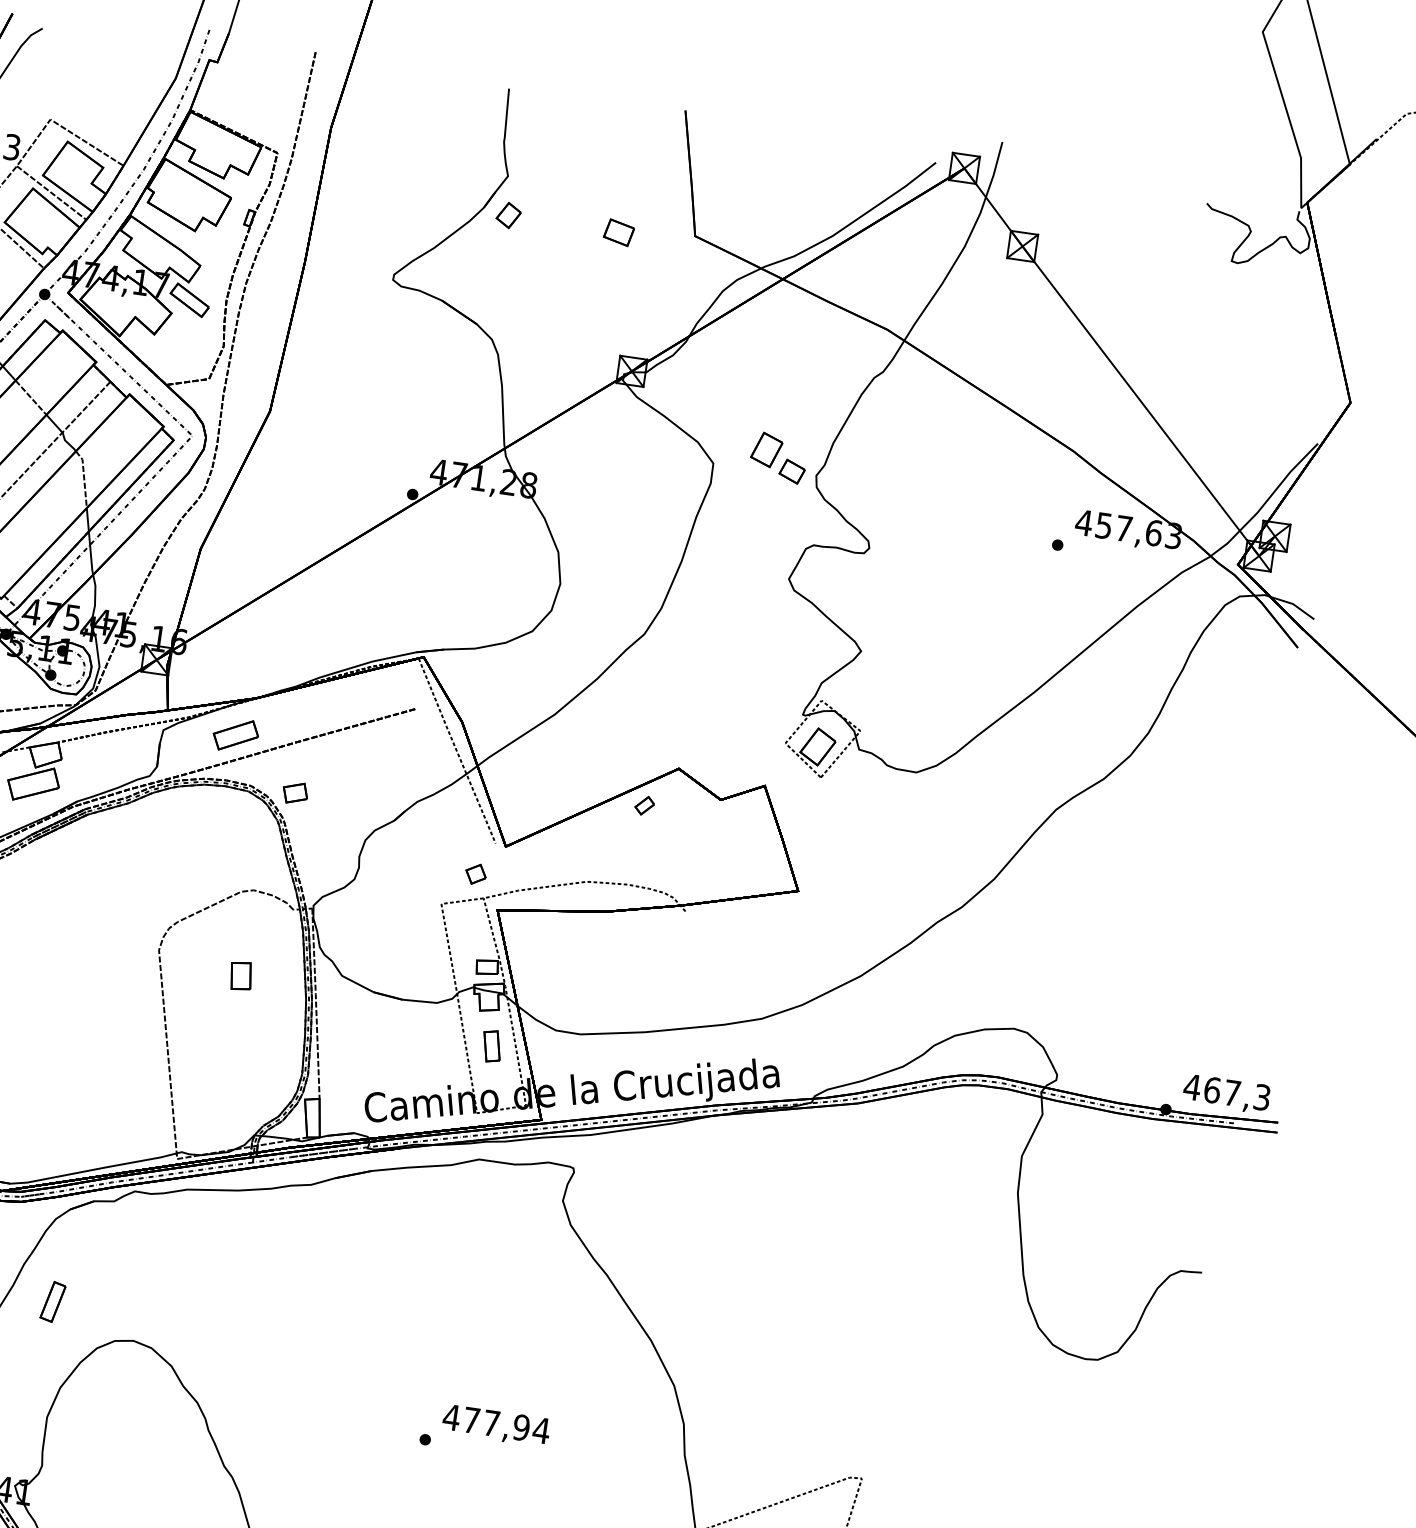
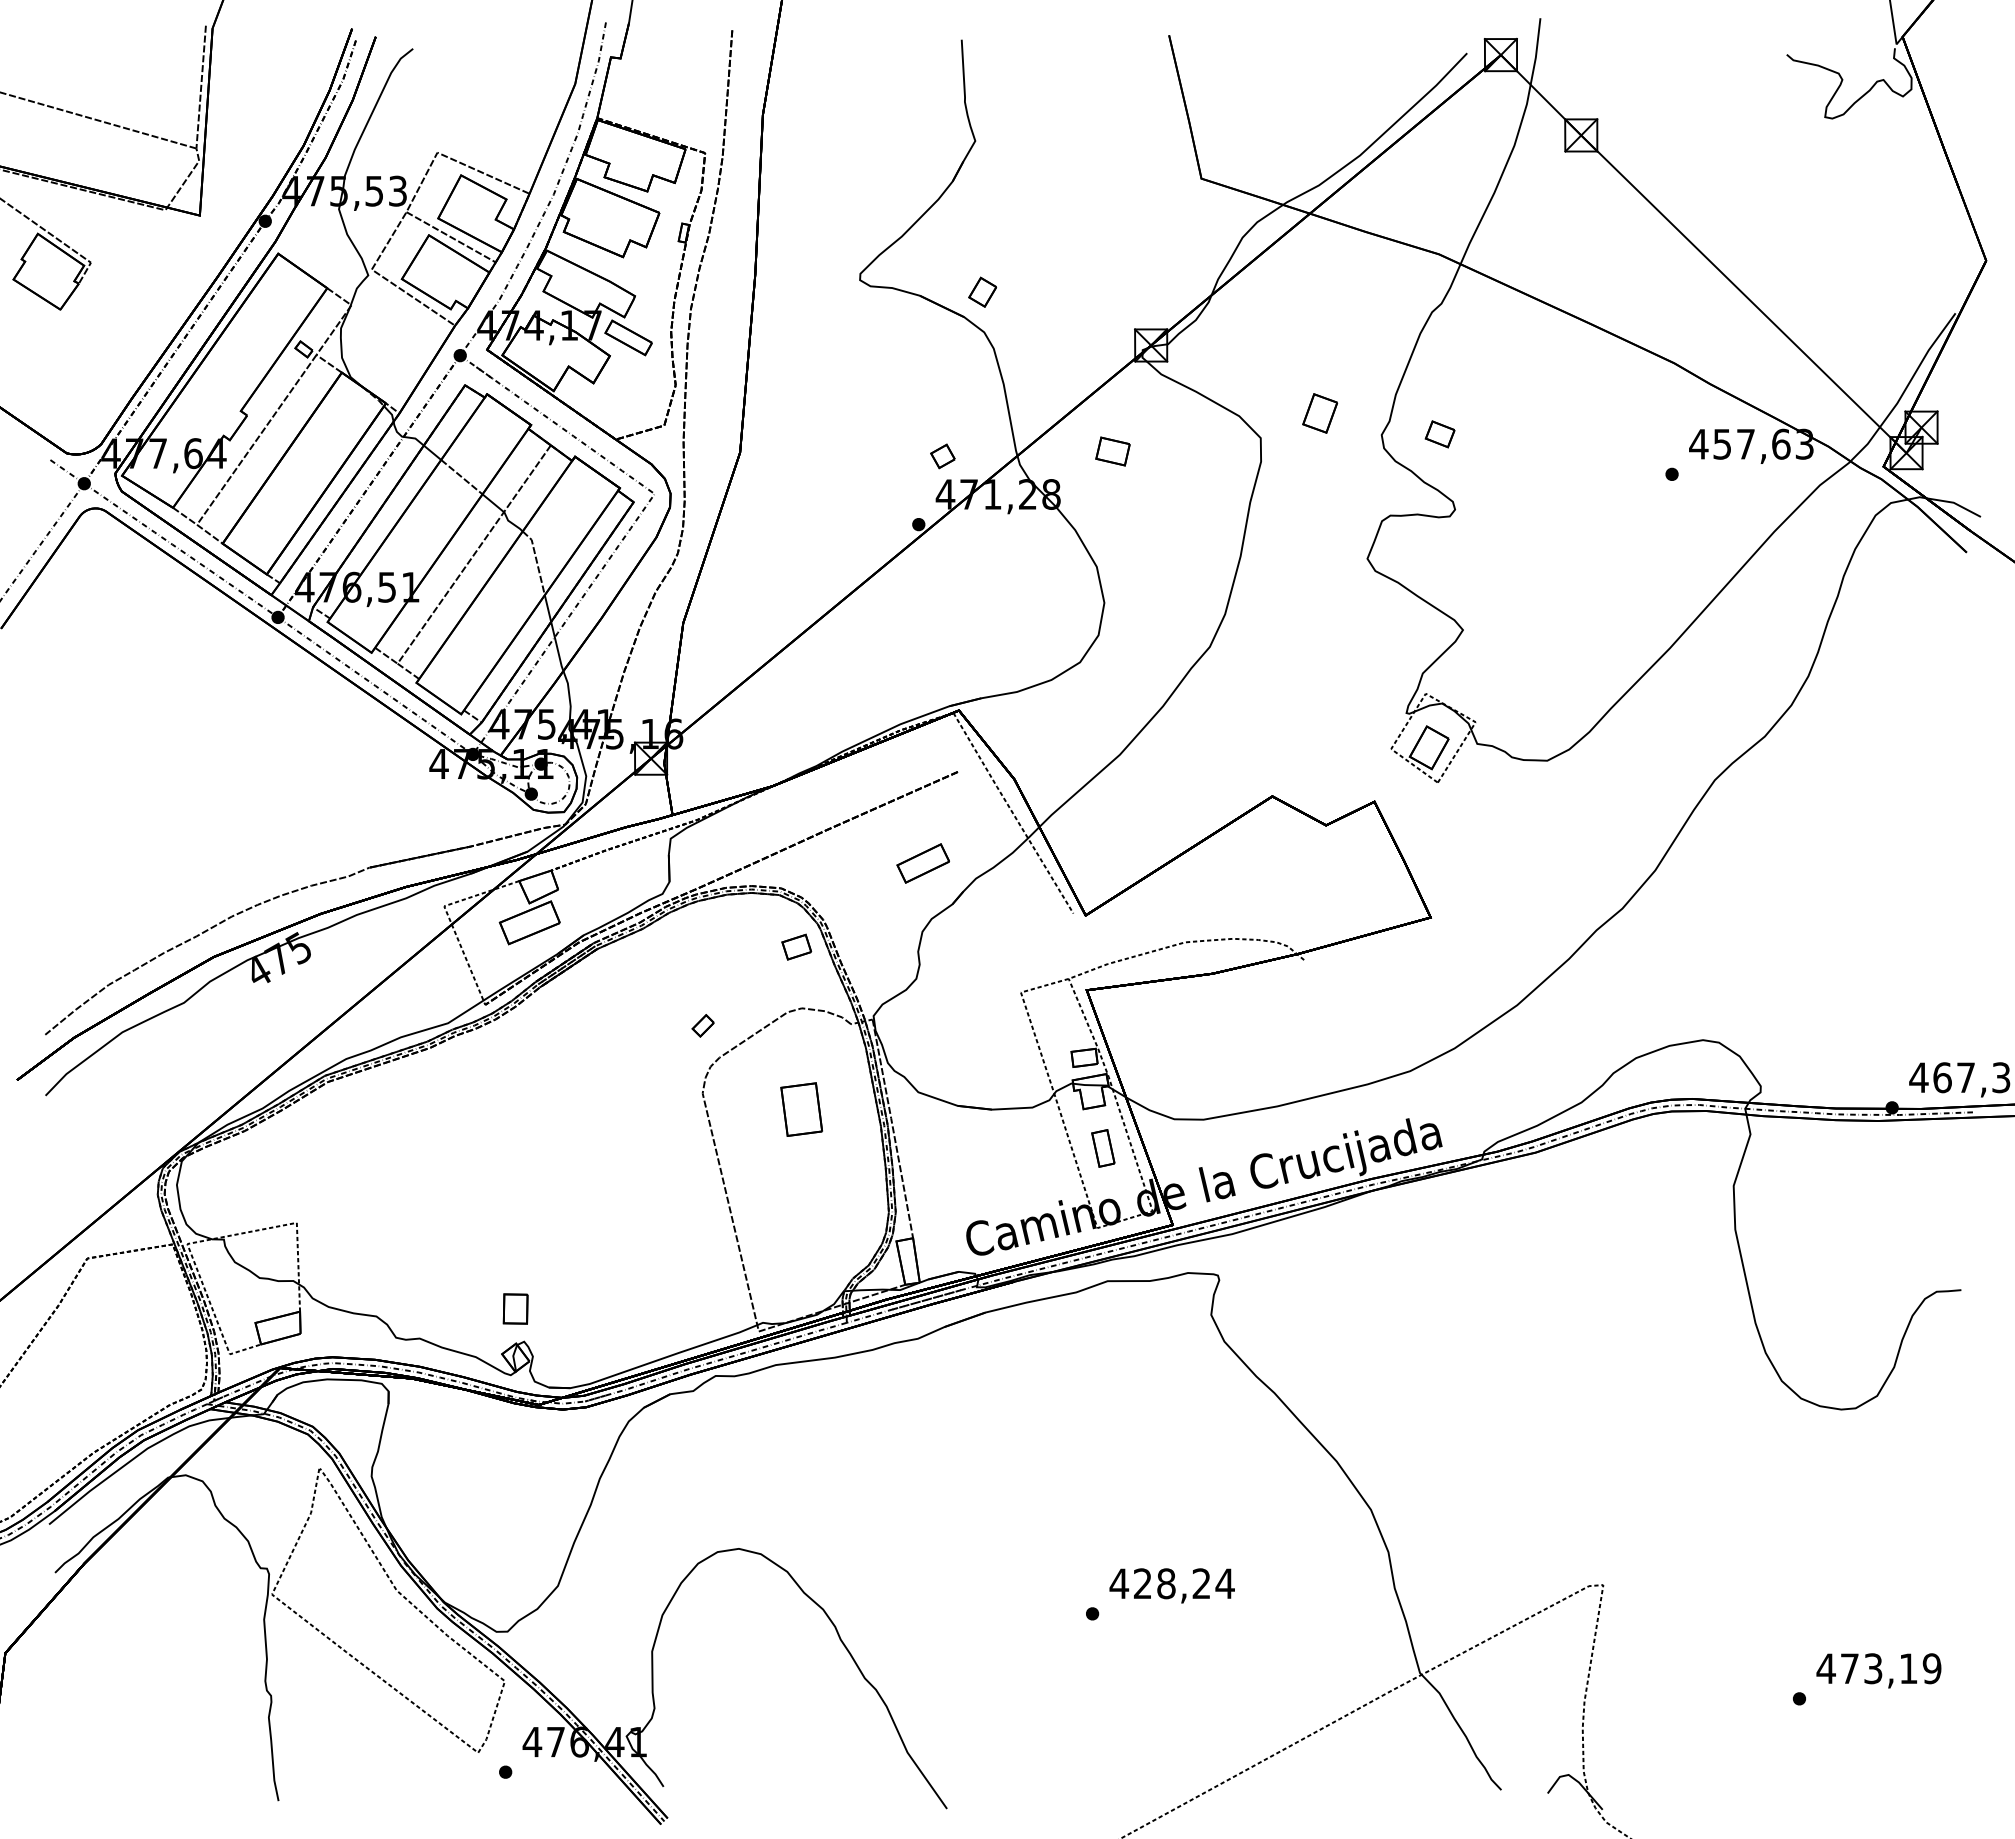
part: (508, 214) -> (982, 291), moved
part: (618, 232) -> (1112, 451), moved
part: (791, 471) -> (1439, 434), moved
part: (235, 735) -> (922, 863), moved
part: (295, 792) -> (796, 946), moved
part: (644, 805) -> (702, 1025), moved
part: (475, 874) -> (942, 456), moved
part: (240, 976) -> (801, 1109), size x1.6
part: (52, 1301) -> (639, 1517), removed
text: (496, 1423) -> (1172, 1583), 477,94 -> 428,24

